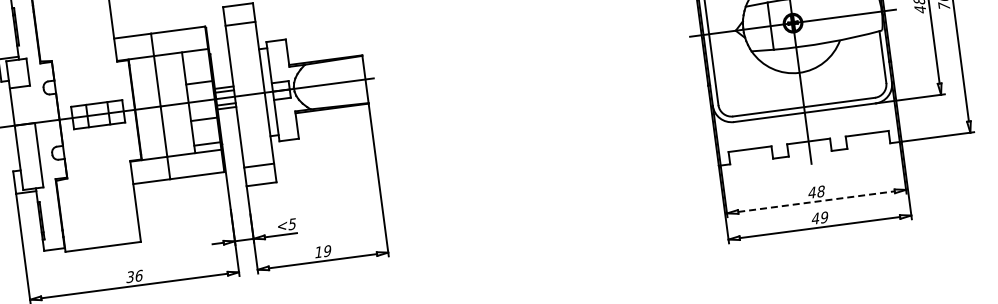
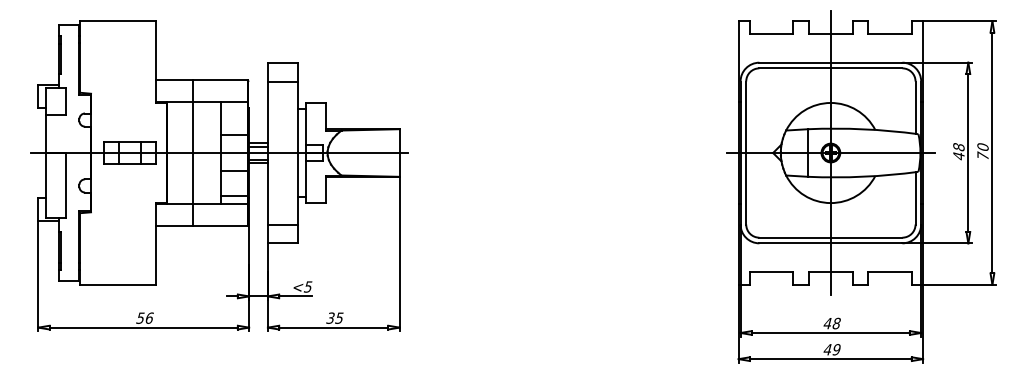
line: (817, 201) -> (831, 332), dashed -> solid
text: (322, 251) -> (334, 317), 19 -> 35
text: (131, 276) -> (141, 317), 36 -> 56

